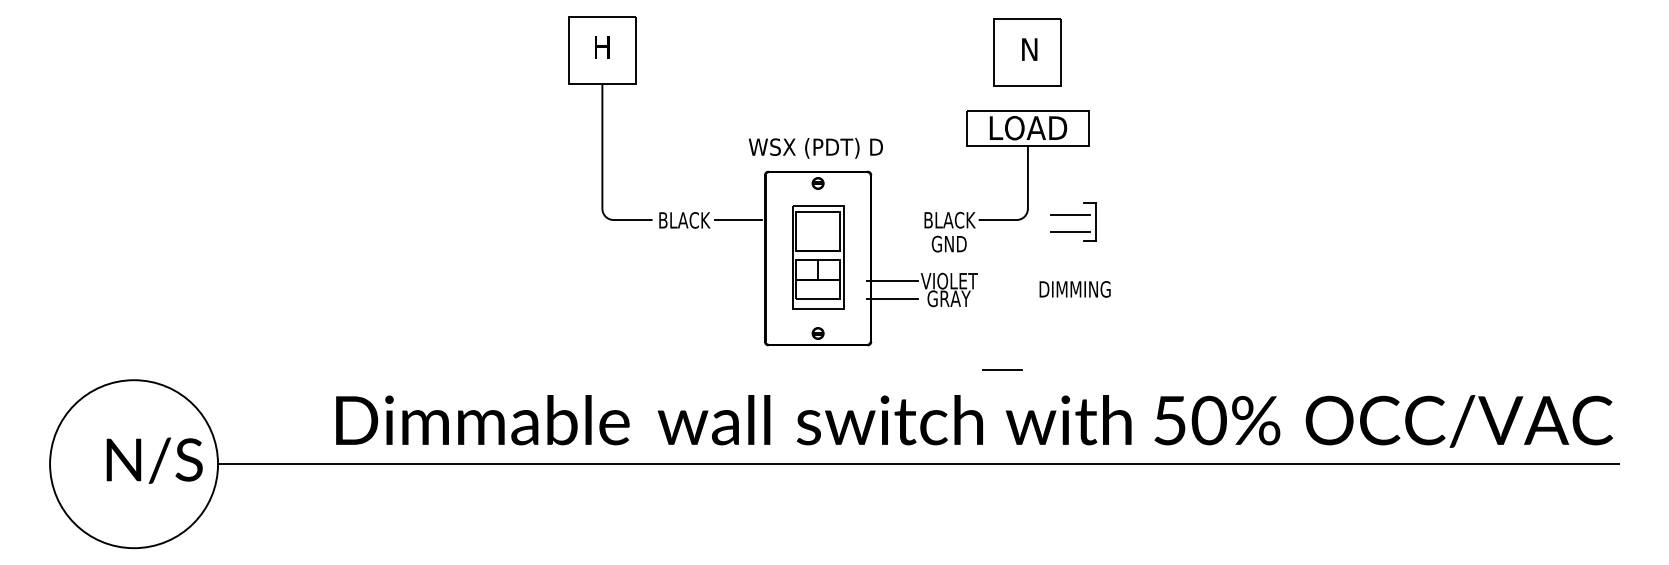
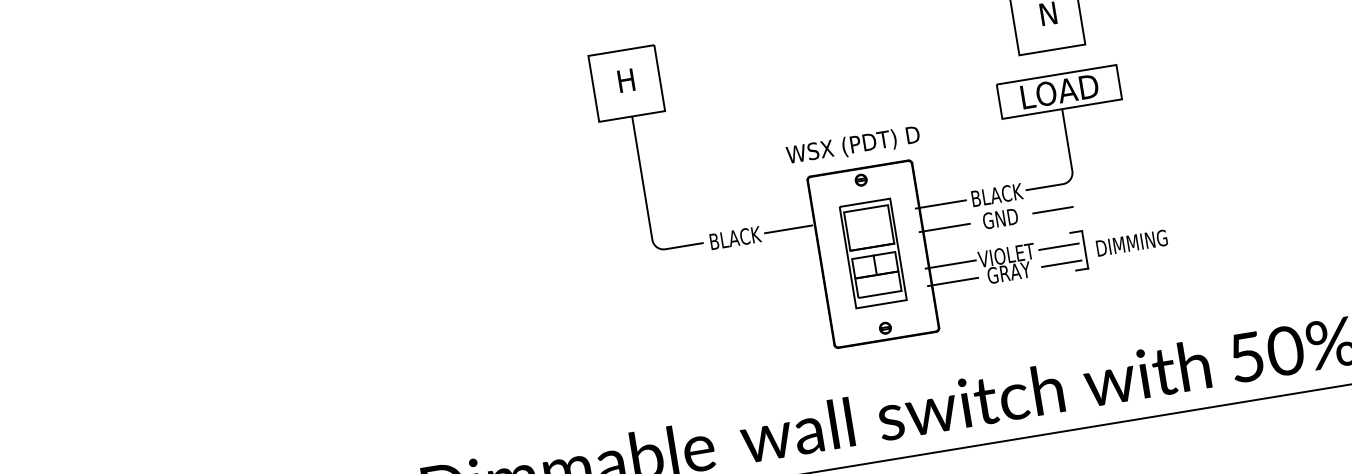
line: (892, 220) -> (940, 204), added
part: (1073, 221) -> (1062, 252), moved
line: (892, 244) -> (944, 228), added
line: (1002, 369) -> (1052, 209), moved

